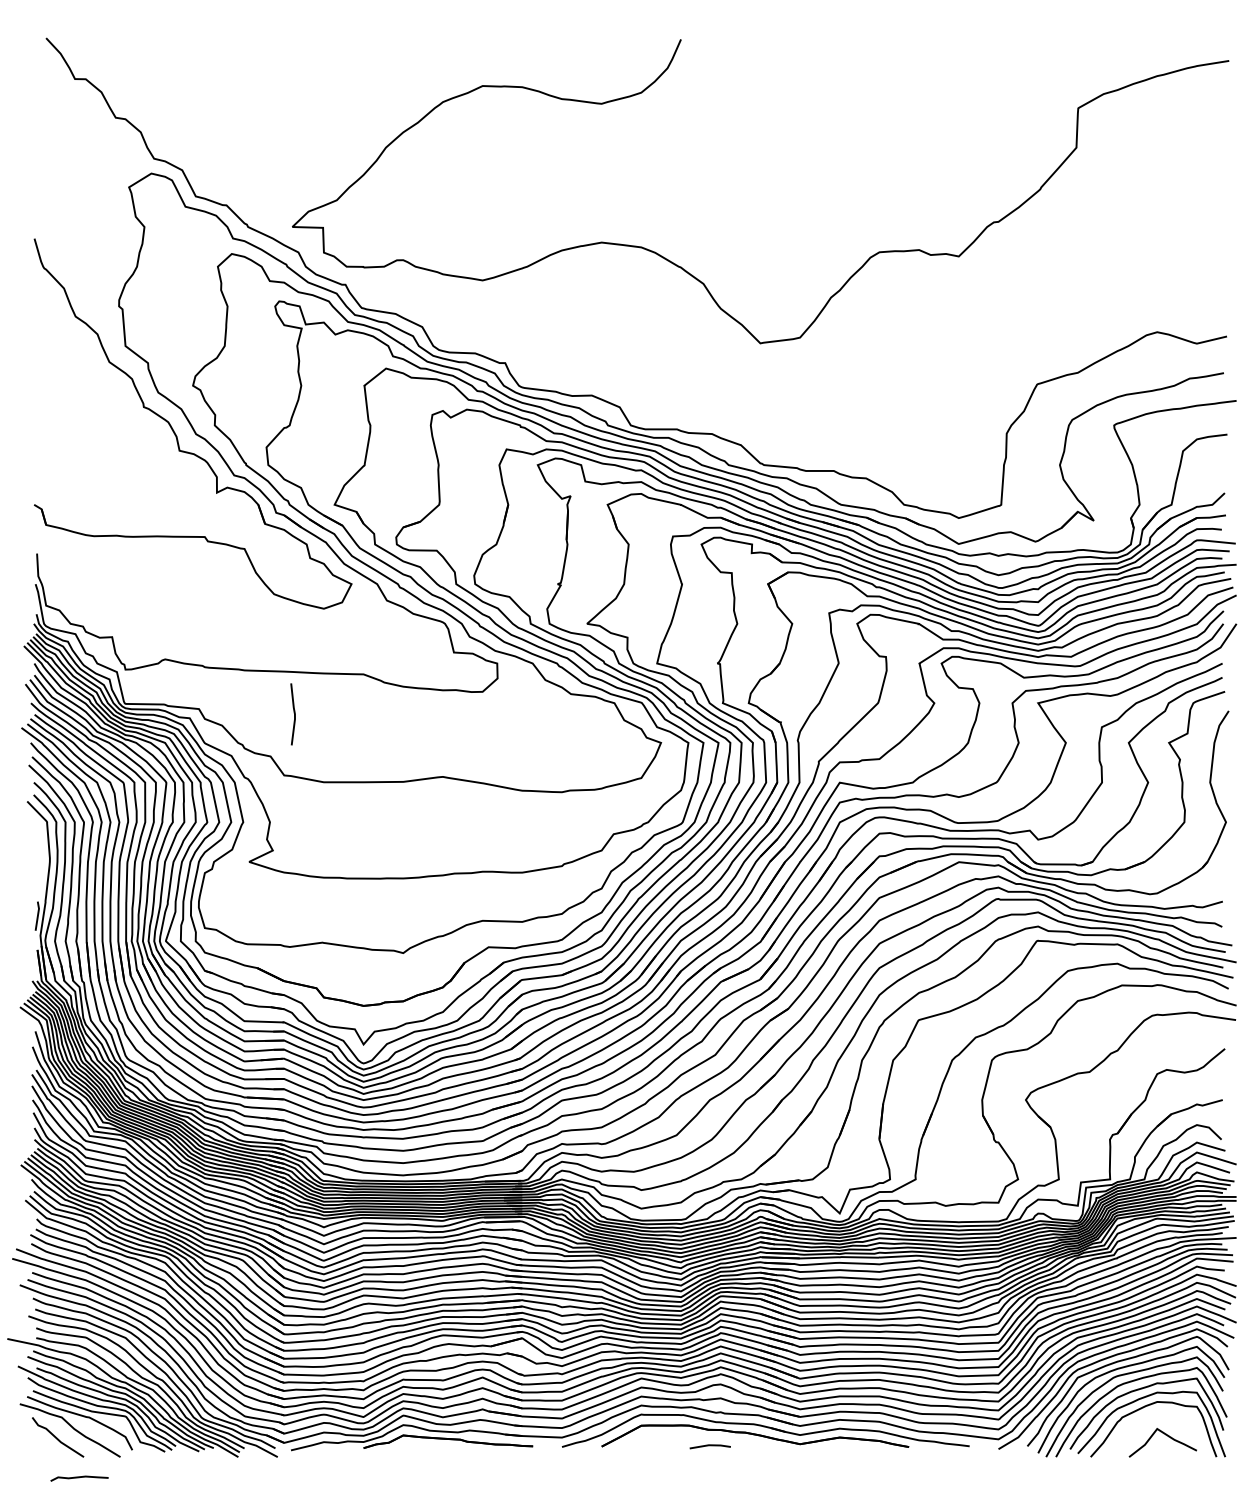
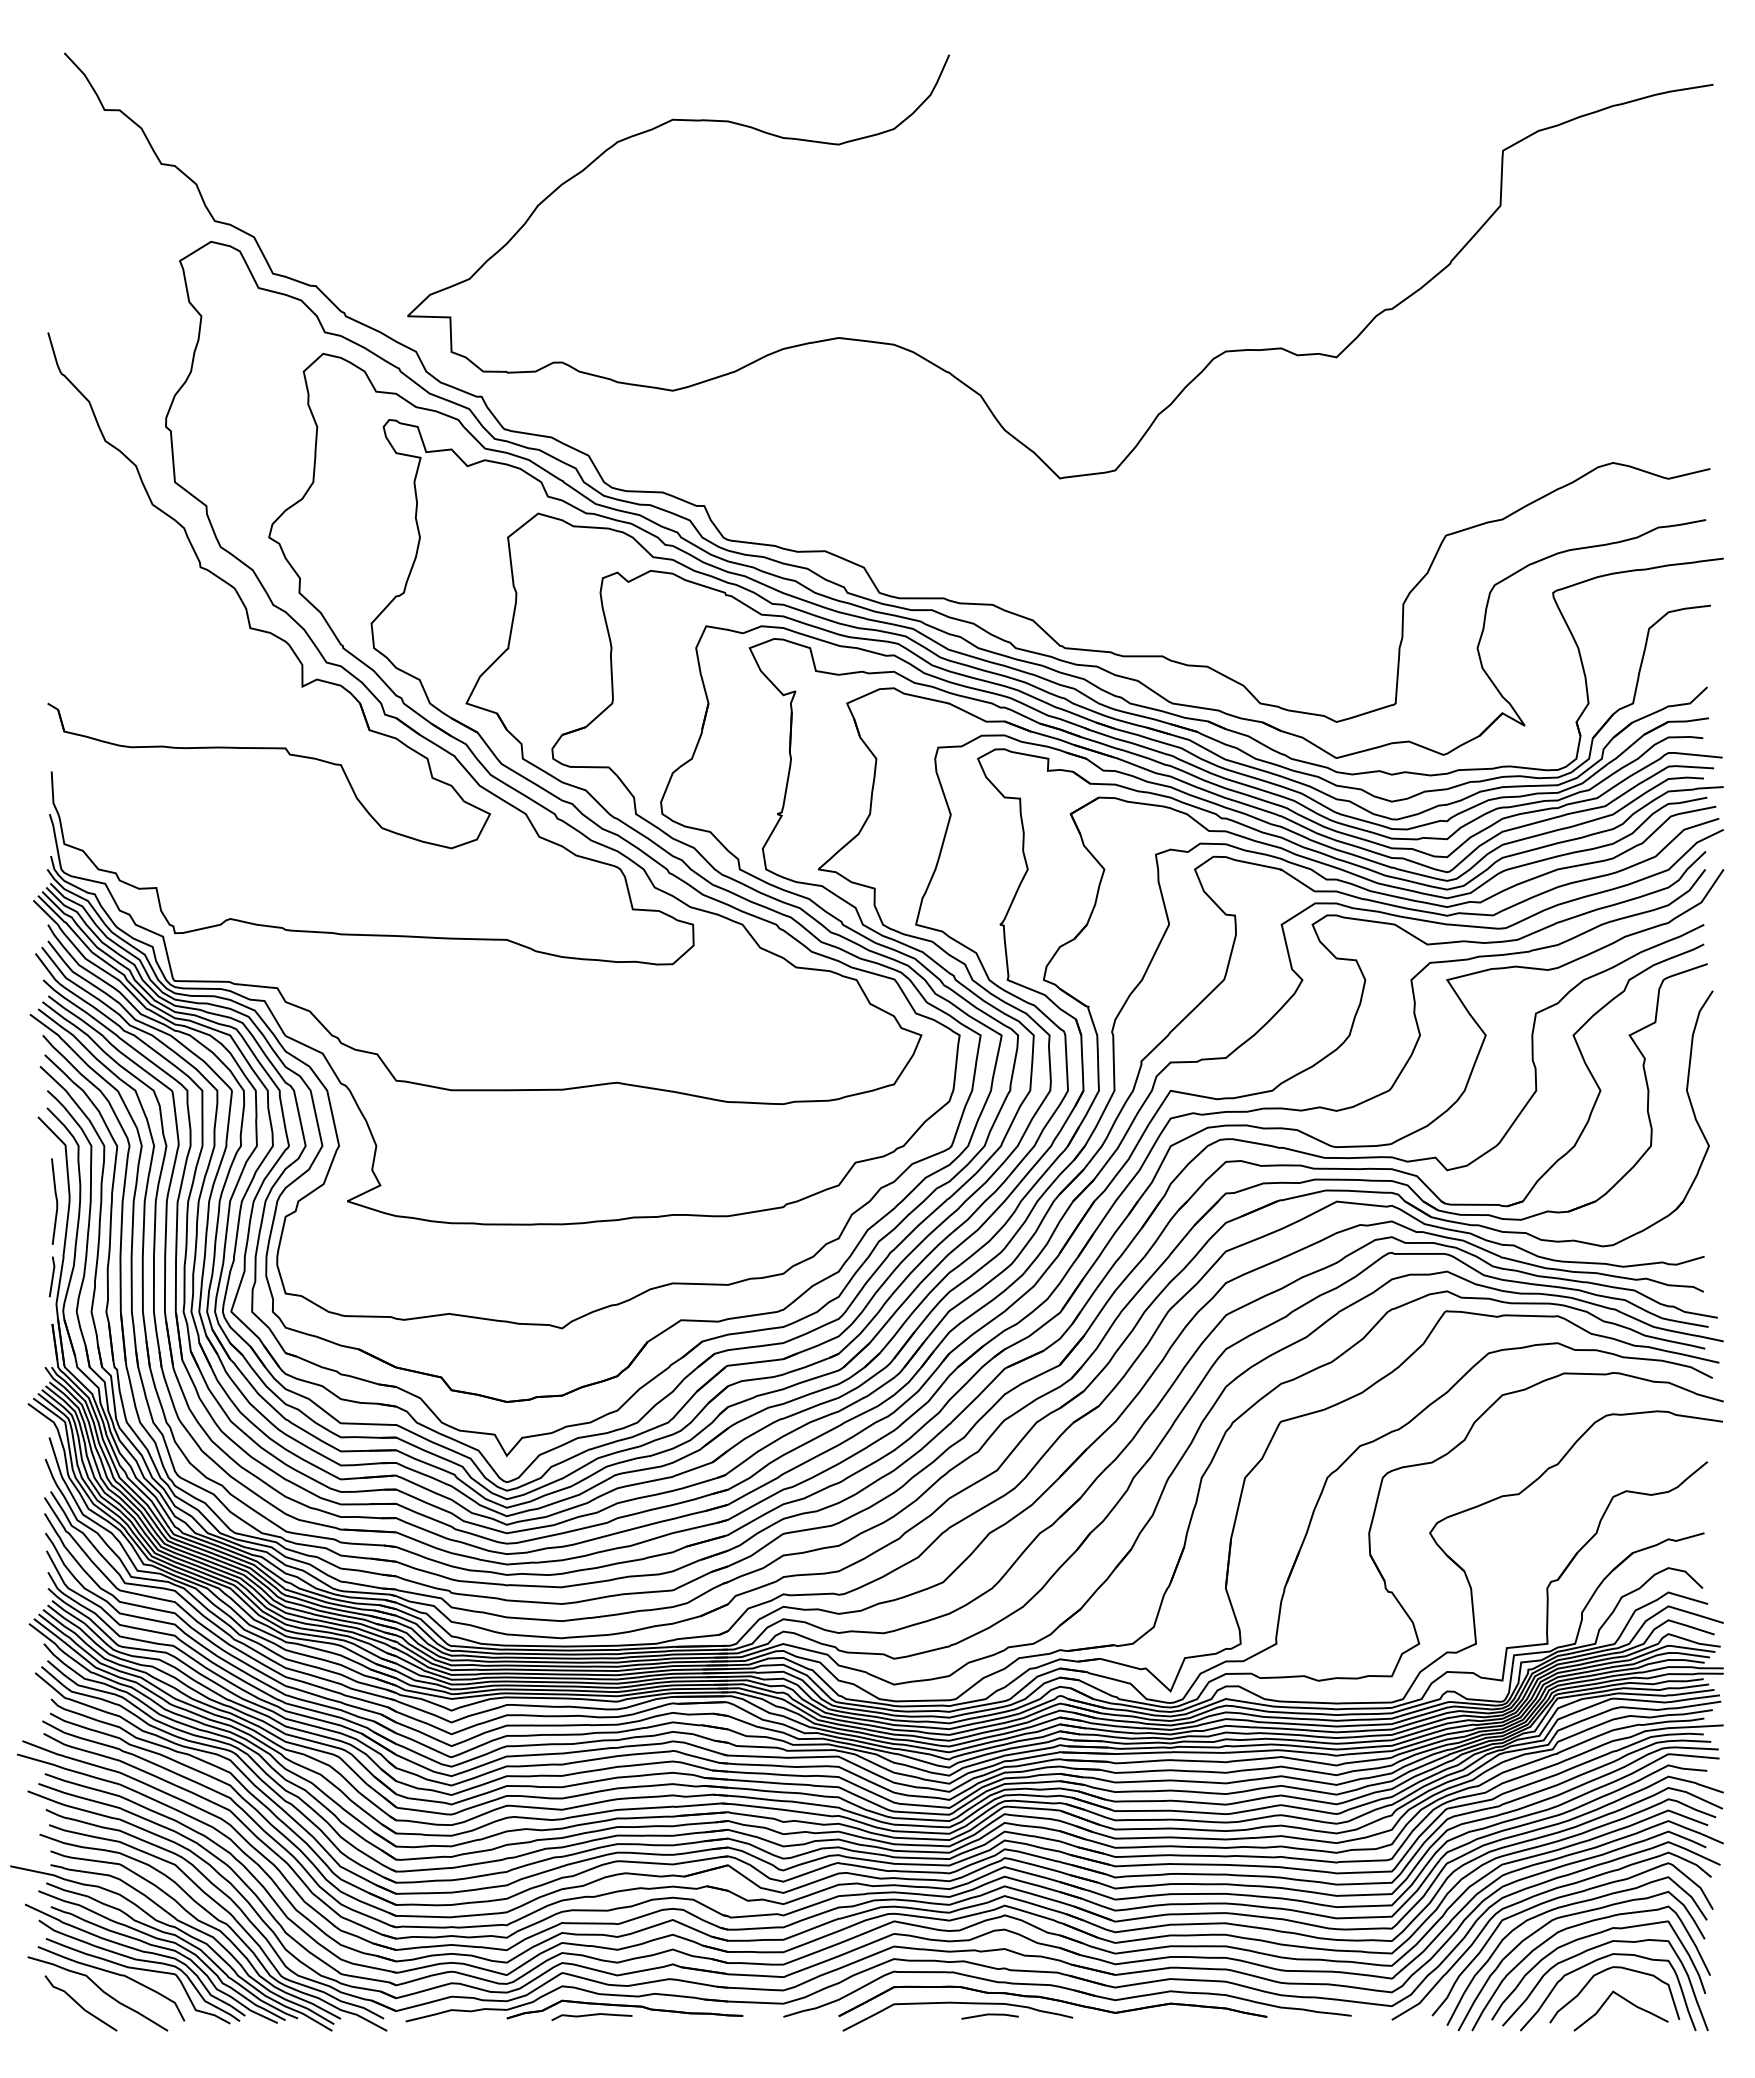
line: (294, 714) -> (56, 1201), moved
curve: (1153, 1413) -> (1607, 1970), added
curve: (686, 1437) -> (957, 2003), added
curve: (79, 1477) -> (591, 2015), moved

